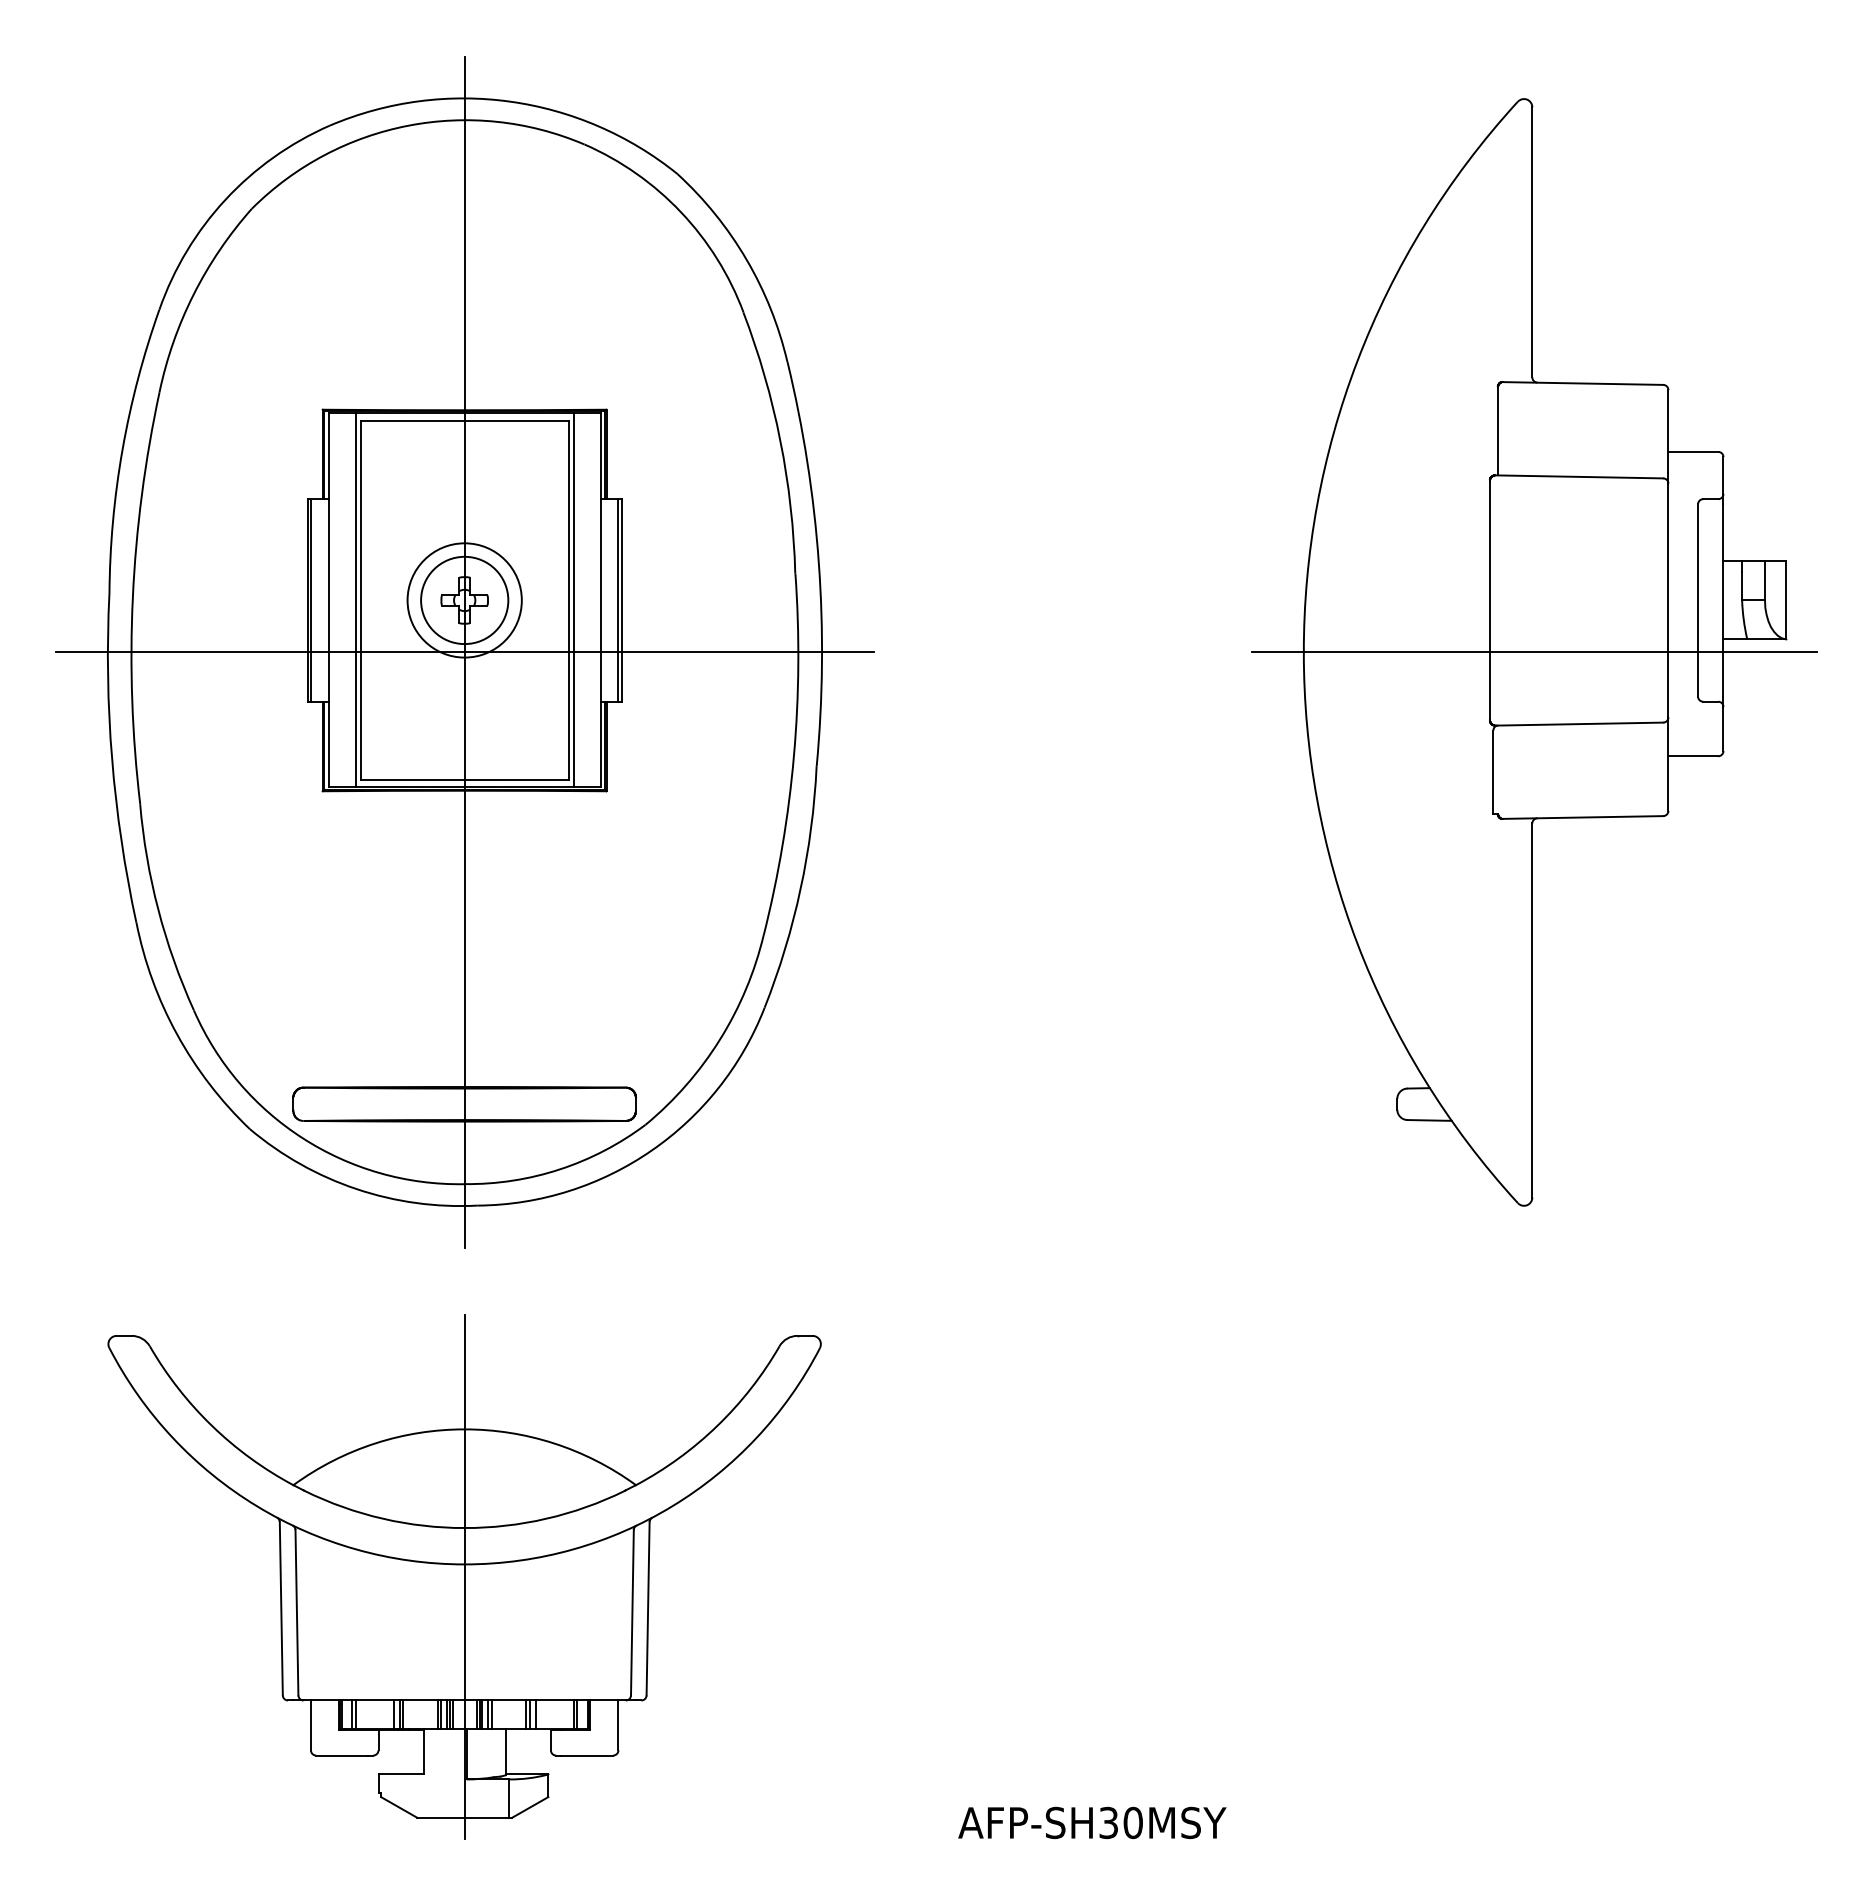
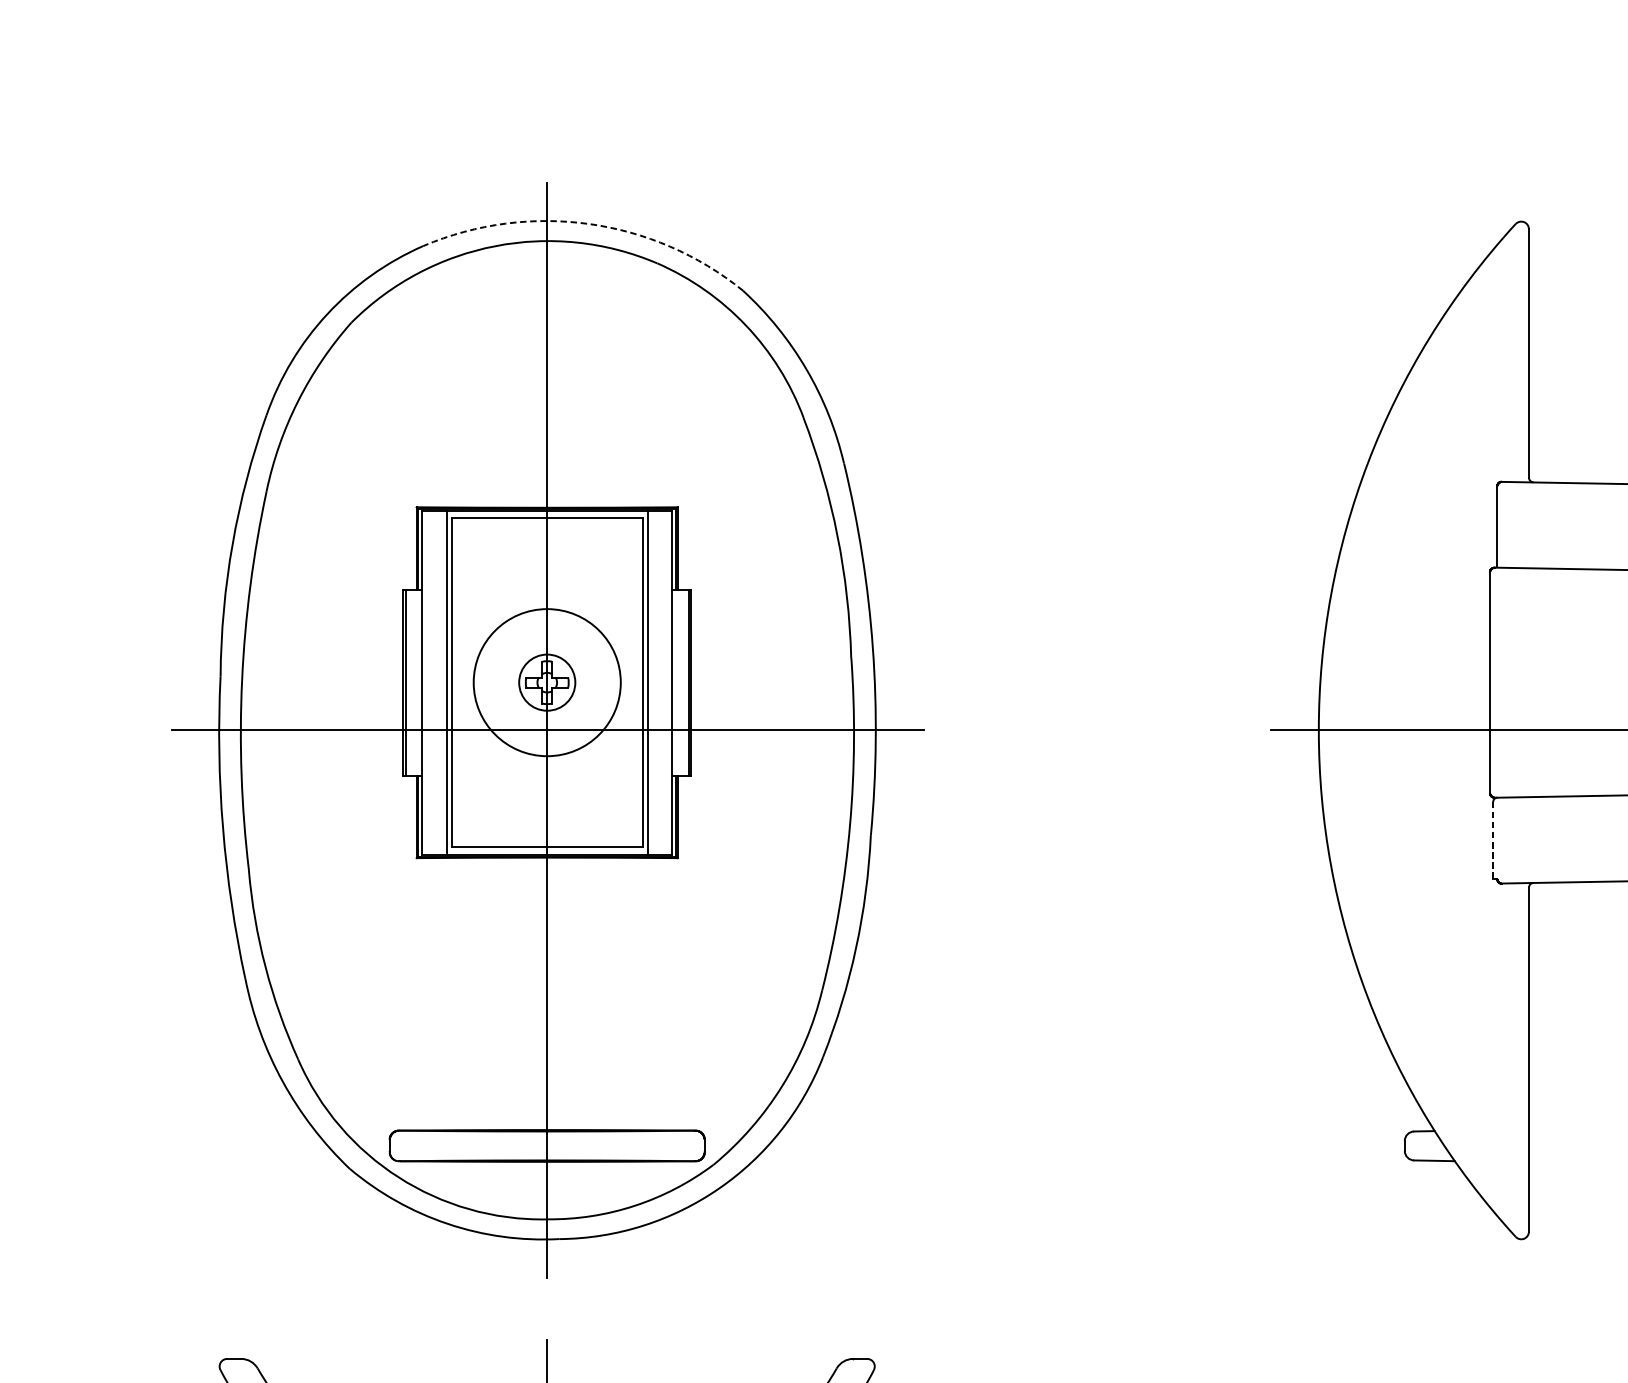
arc: (510, 101) -> (589, 223), solid -> dashed
circle: (464, 600) -> (547, 682), size x0.7
circle: (464, 600) -> (547, 682), size x1.4
line: (1493, 772) -> (1493, 840), solid -> dashed

